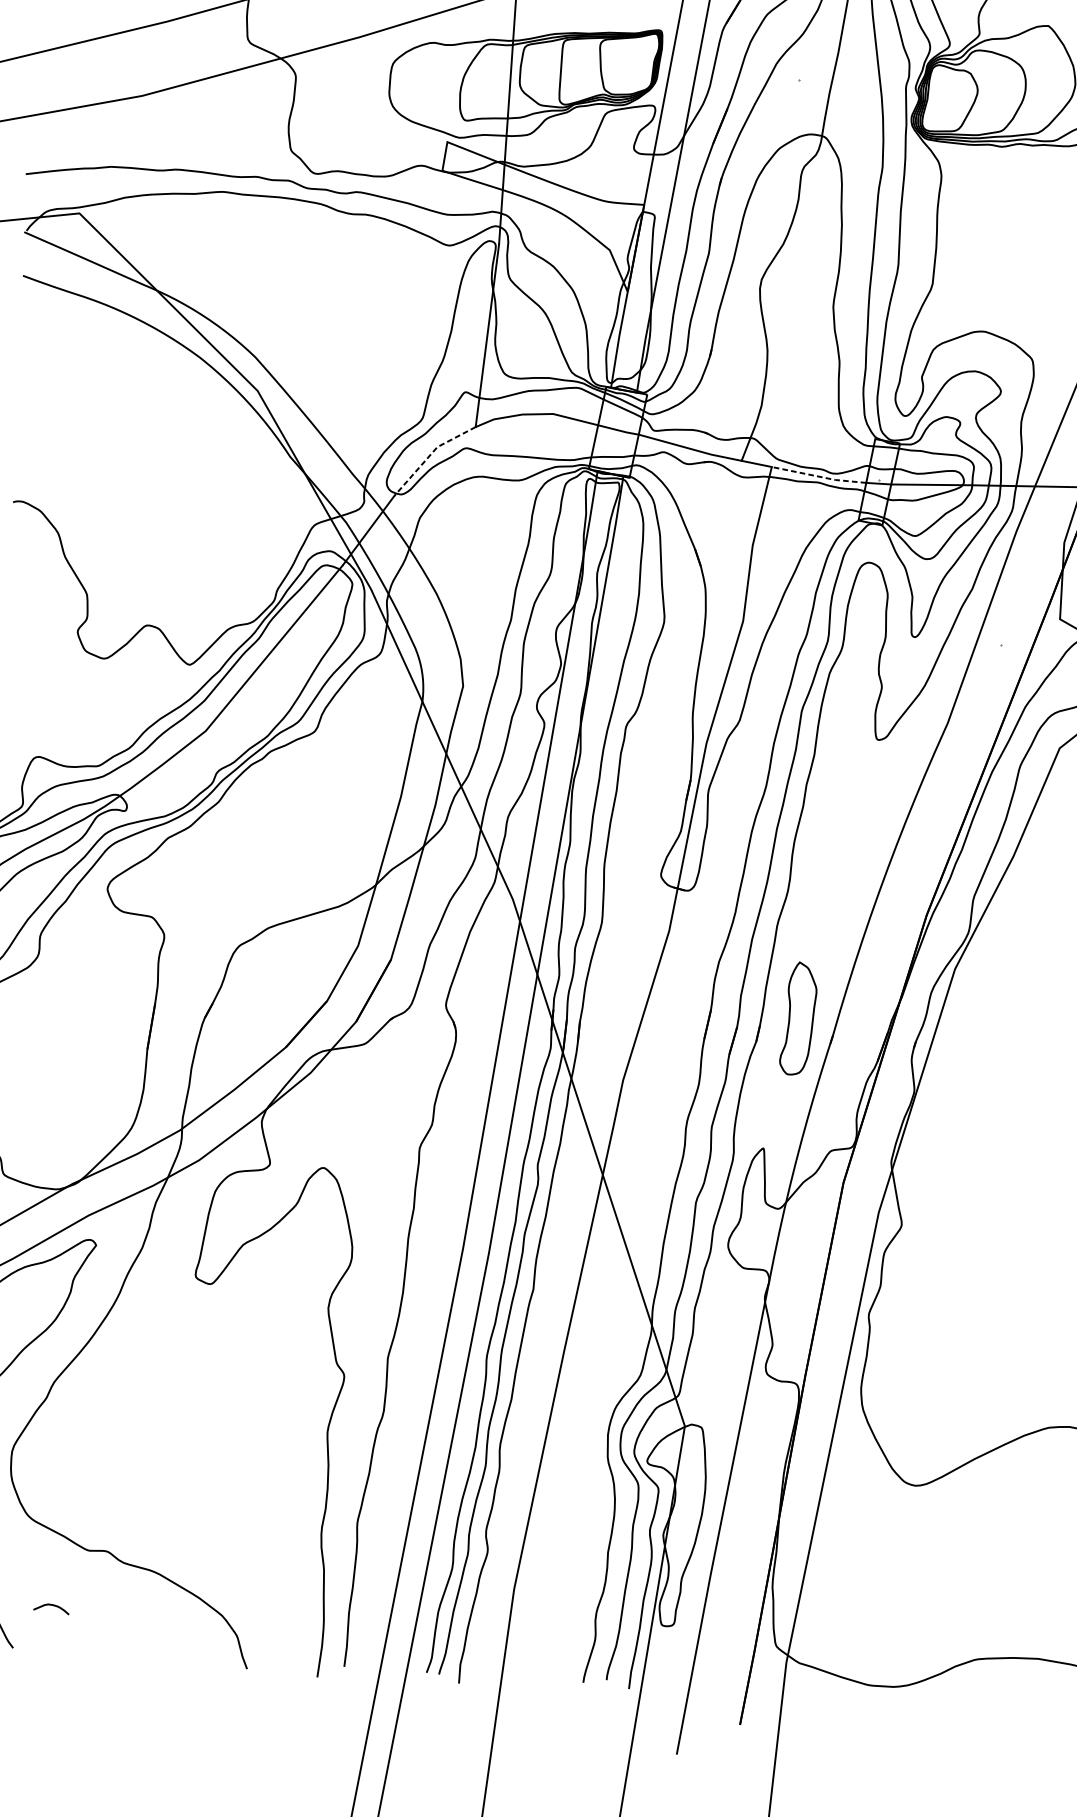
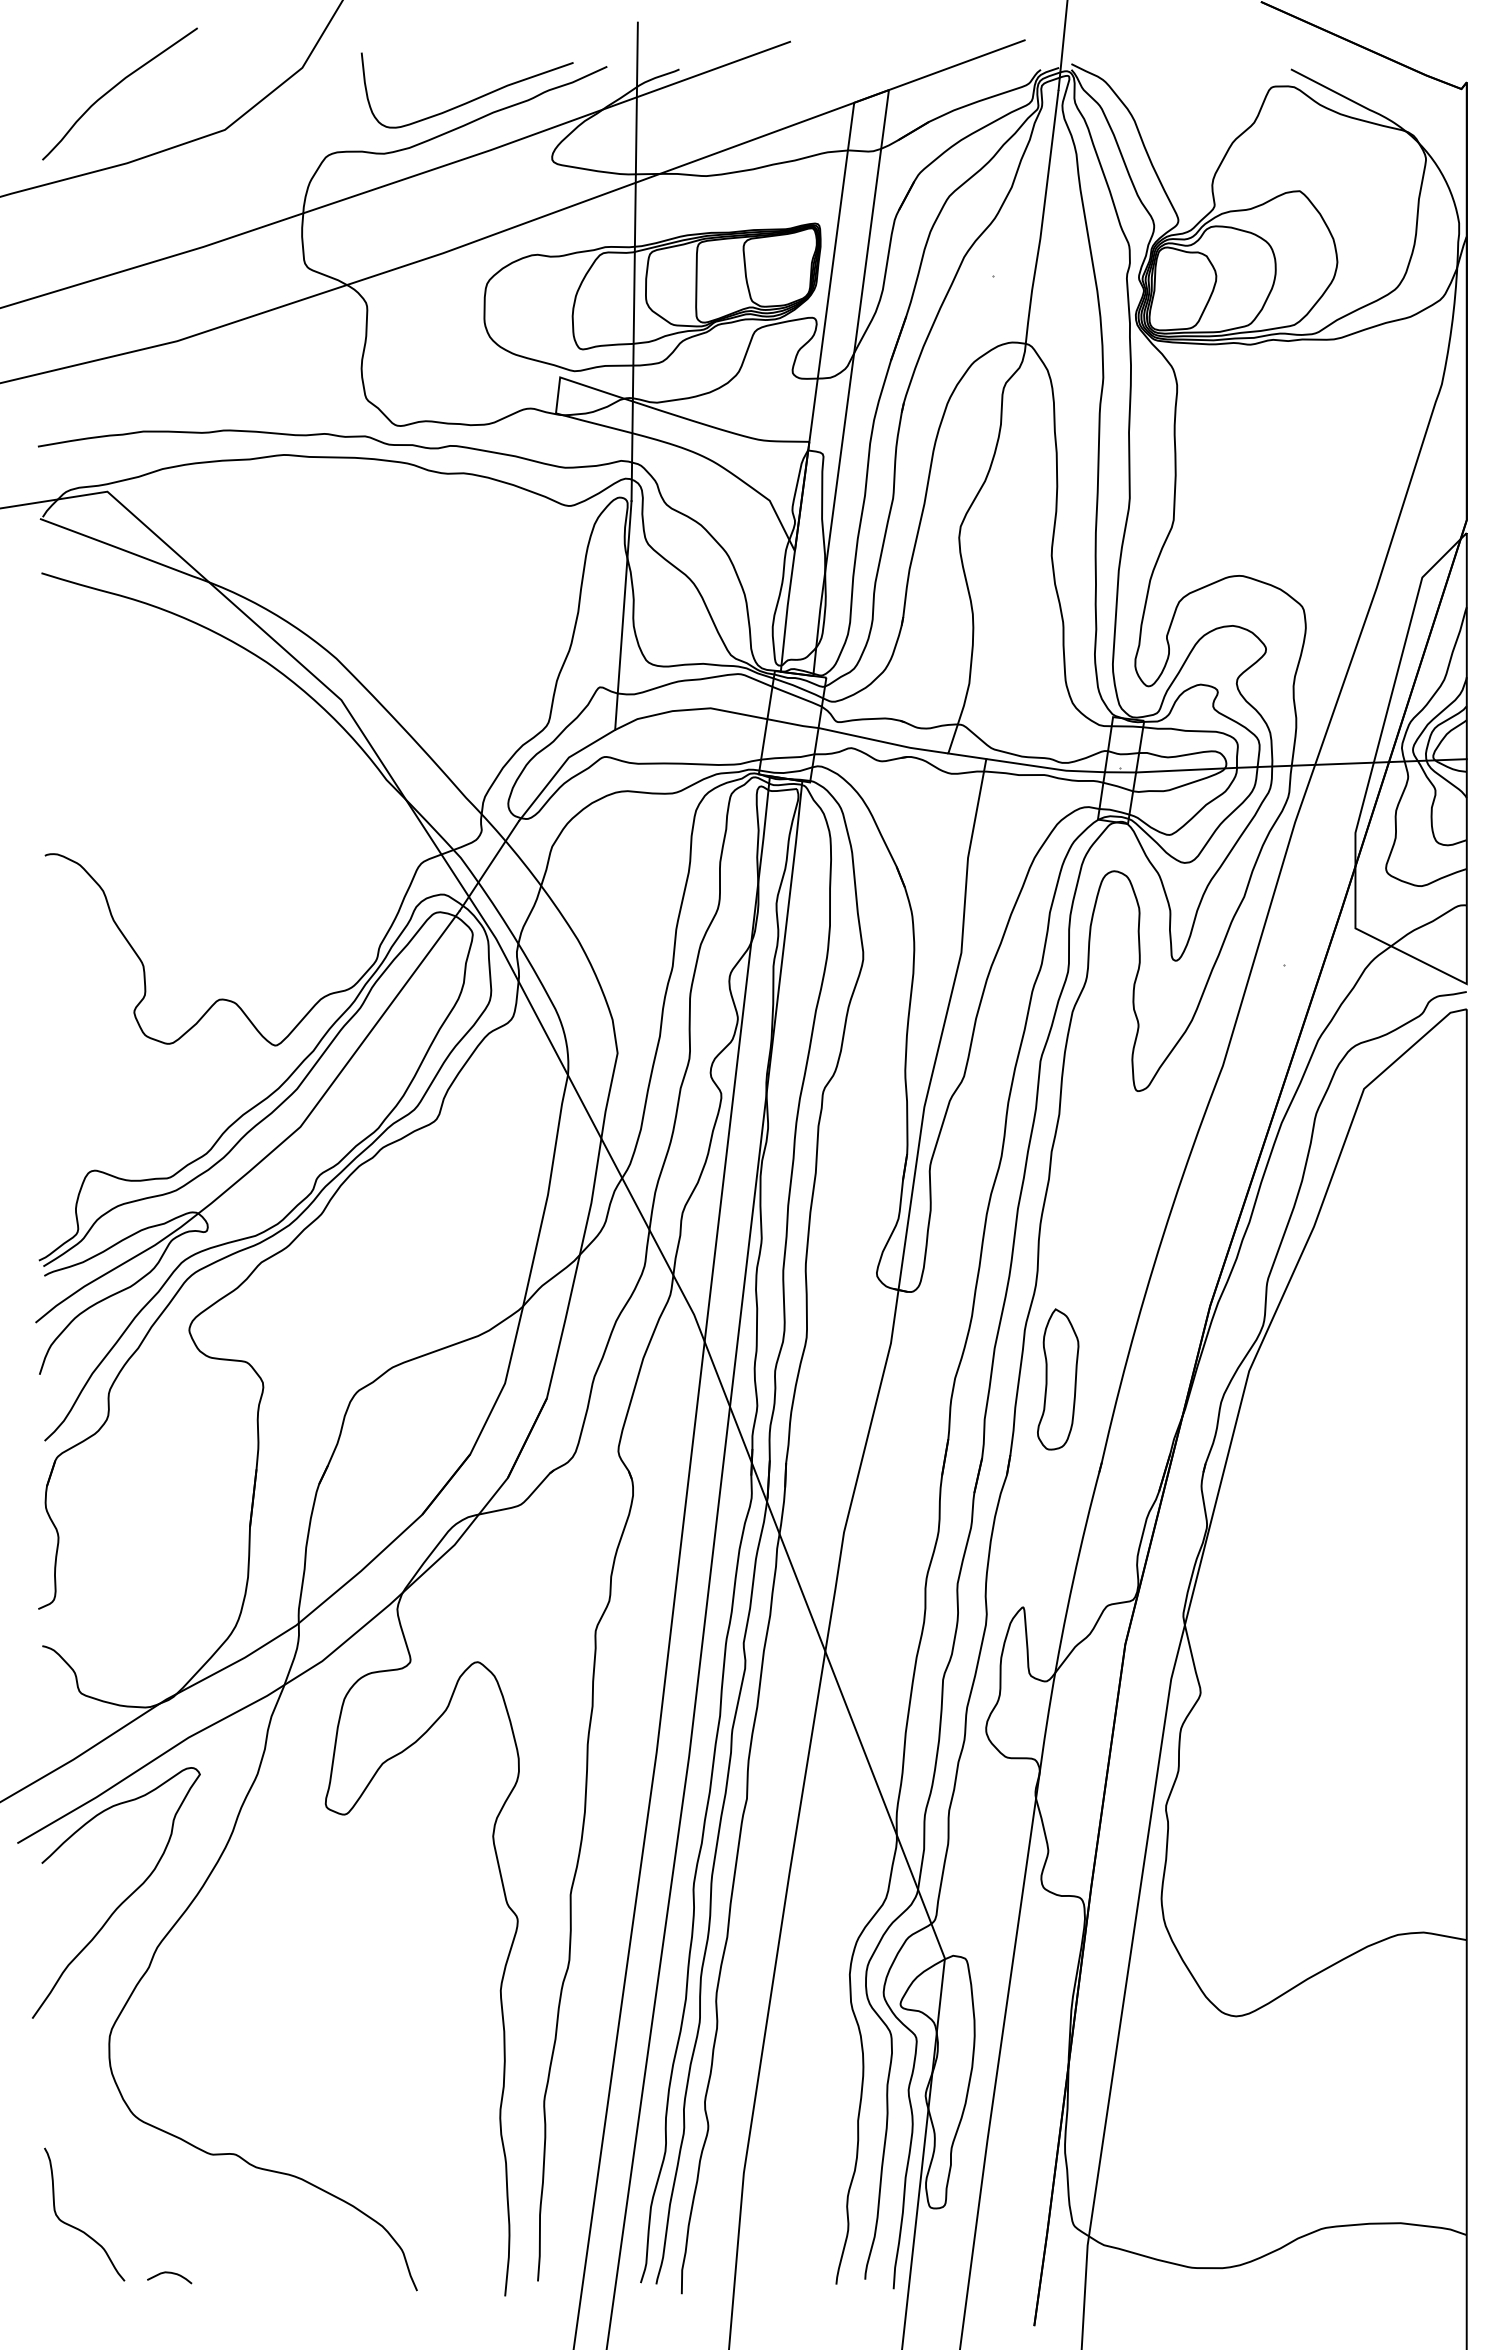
line: (430, 454) -> (560, 767), dashed -> solid
line: (818, 476) -> (1045, 767), dashed -> solid
part: (798, 1018) -> (1058, 1379), moved
curve: (51, 1605) -> (169, 2273), moved

